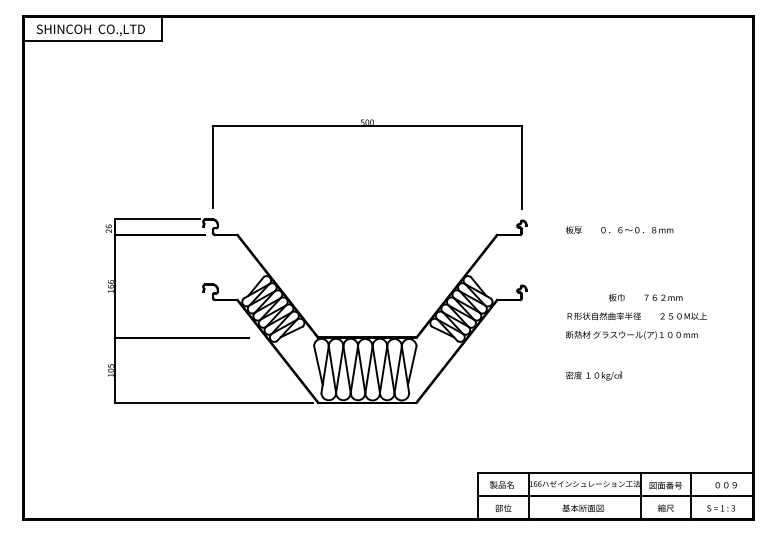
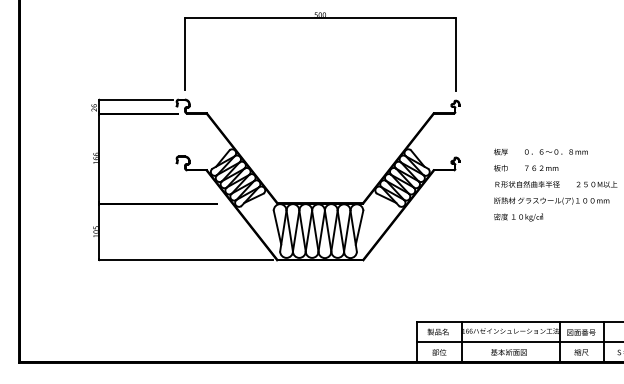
text: (619, 229) -> (540, 151), moved
text: (645, 297) -> (525, 168), moved
text: (594, 375) -> (518, 217), moved

